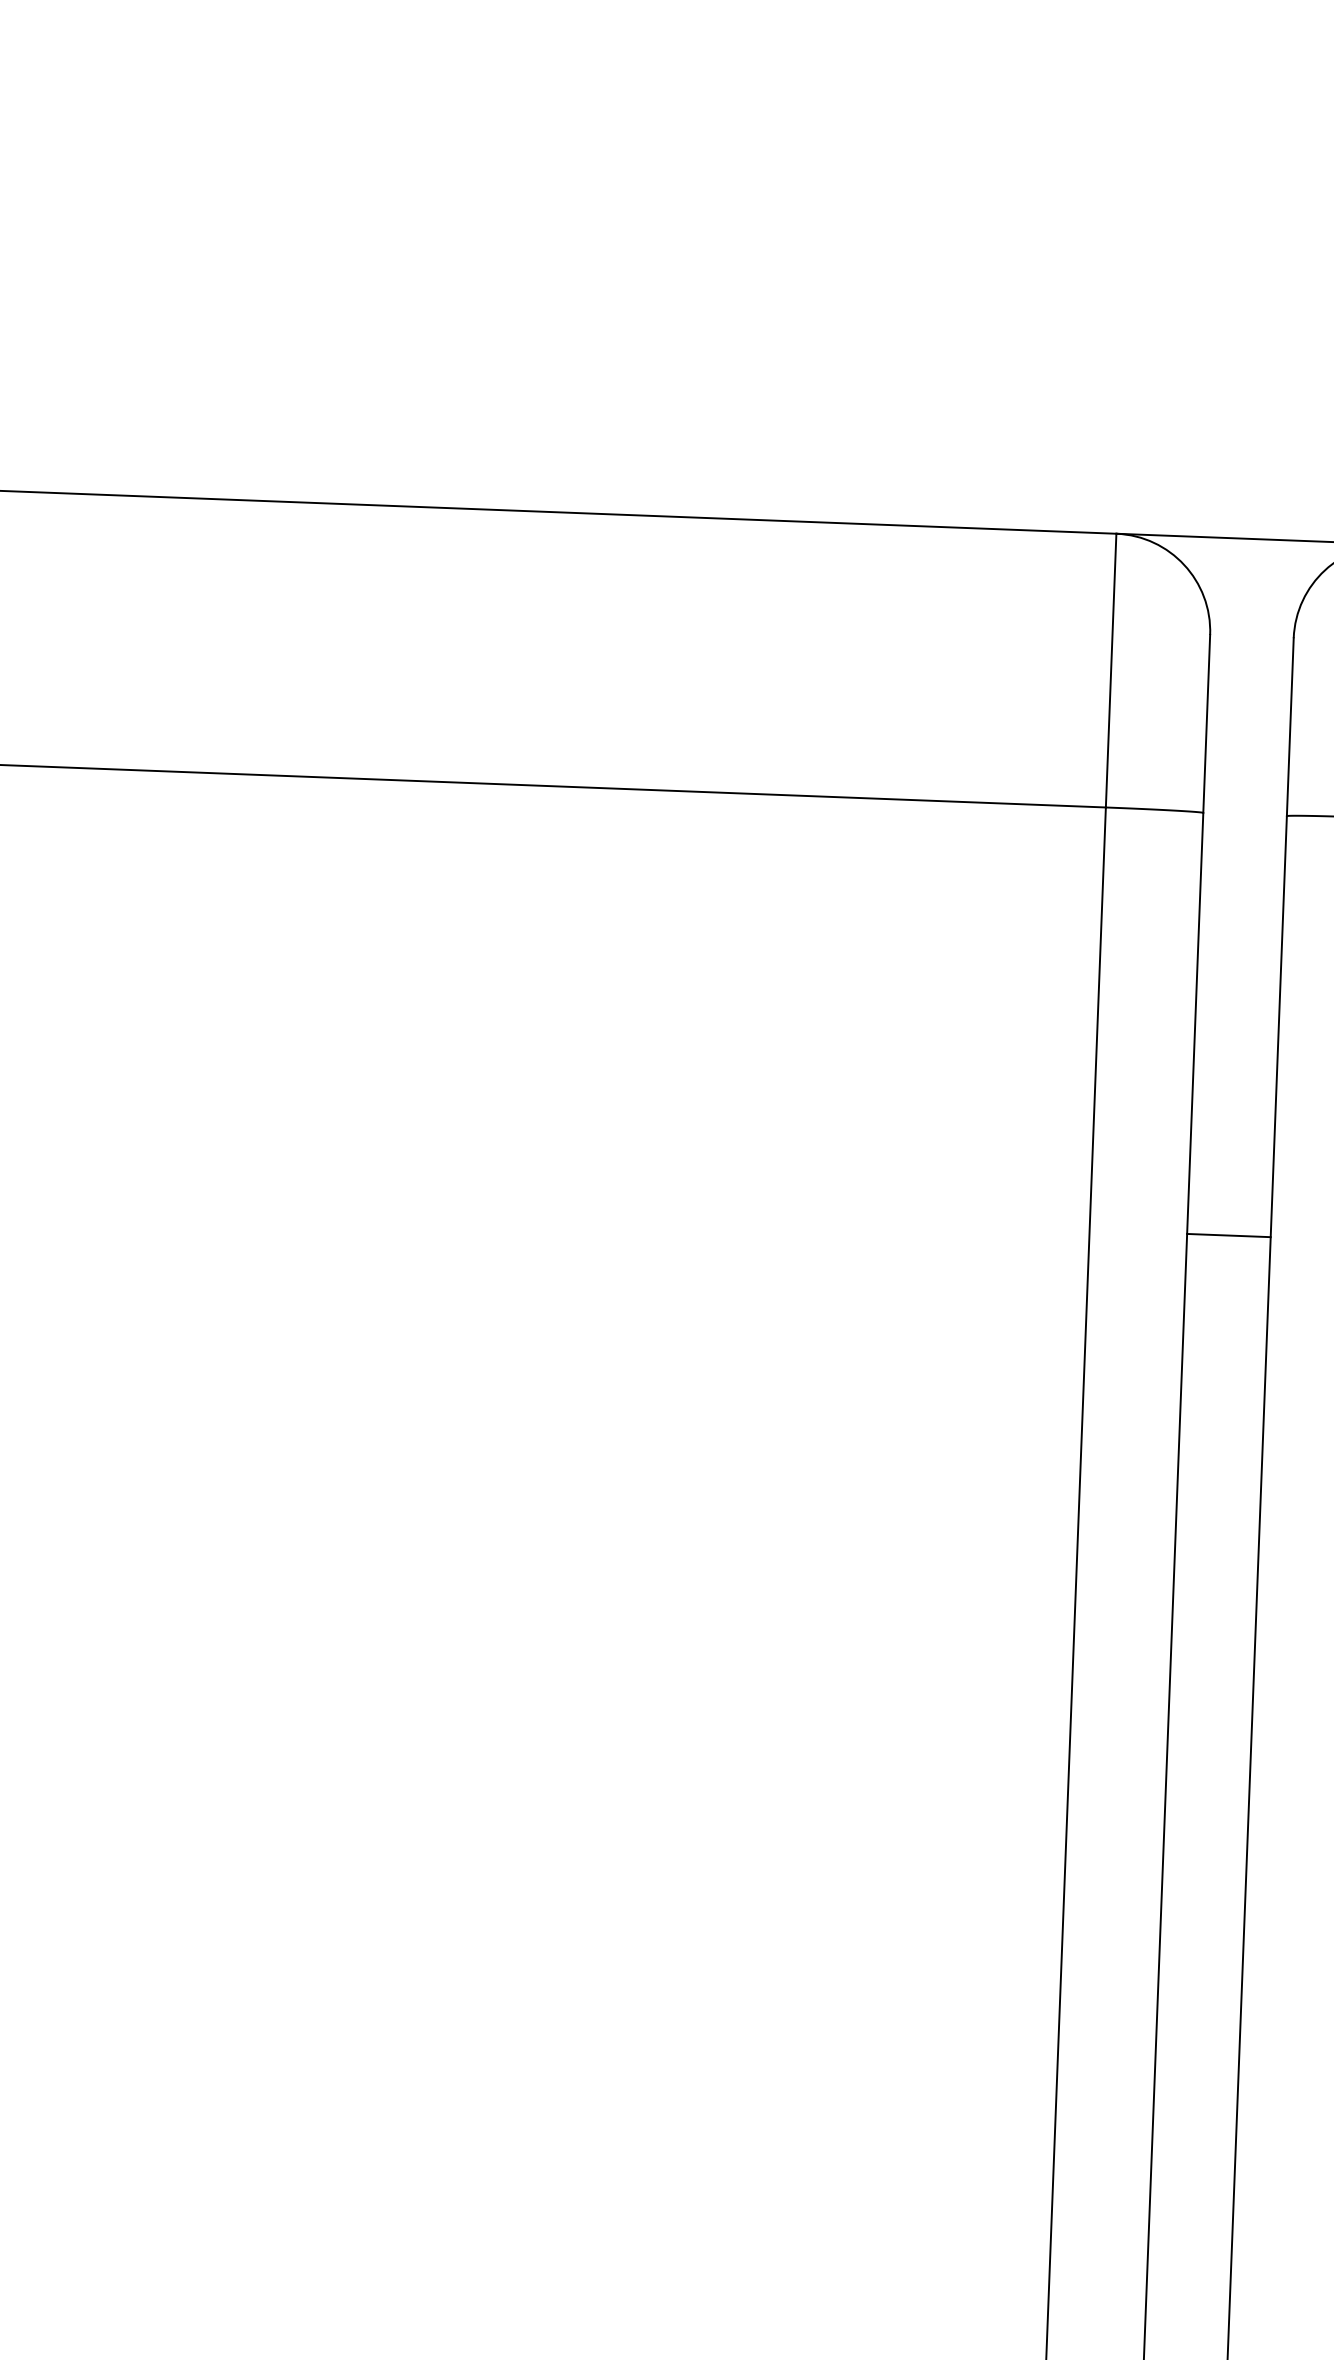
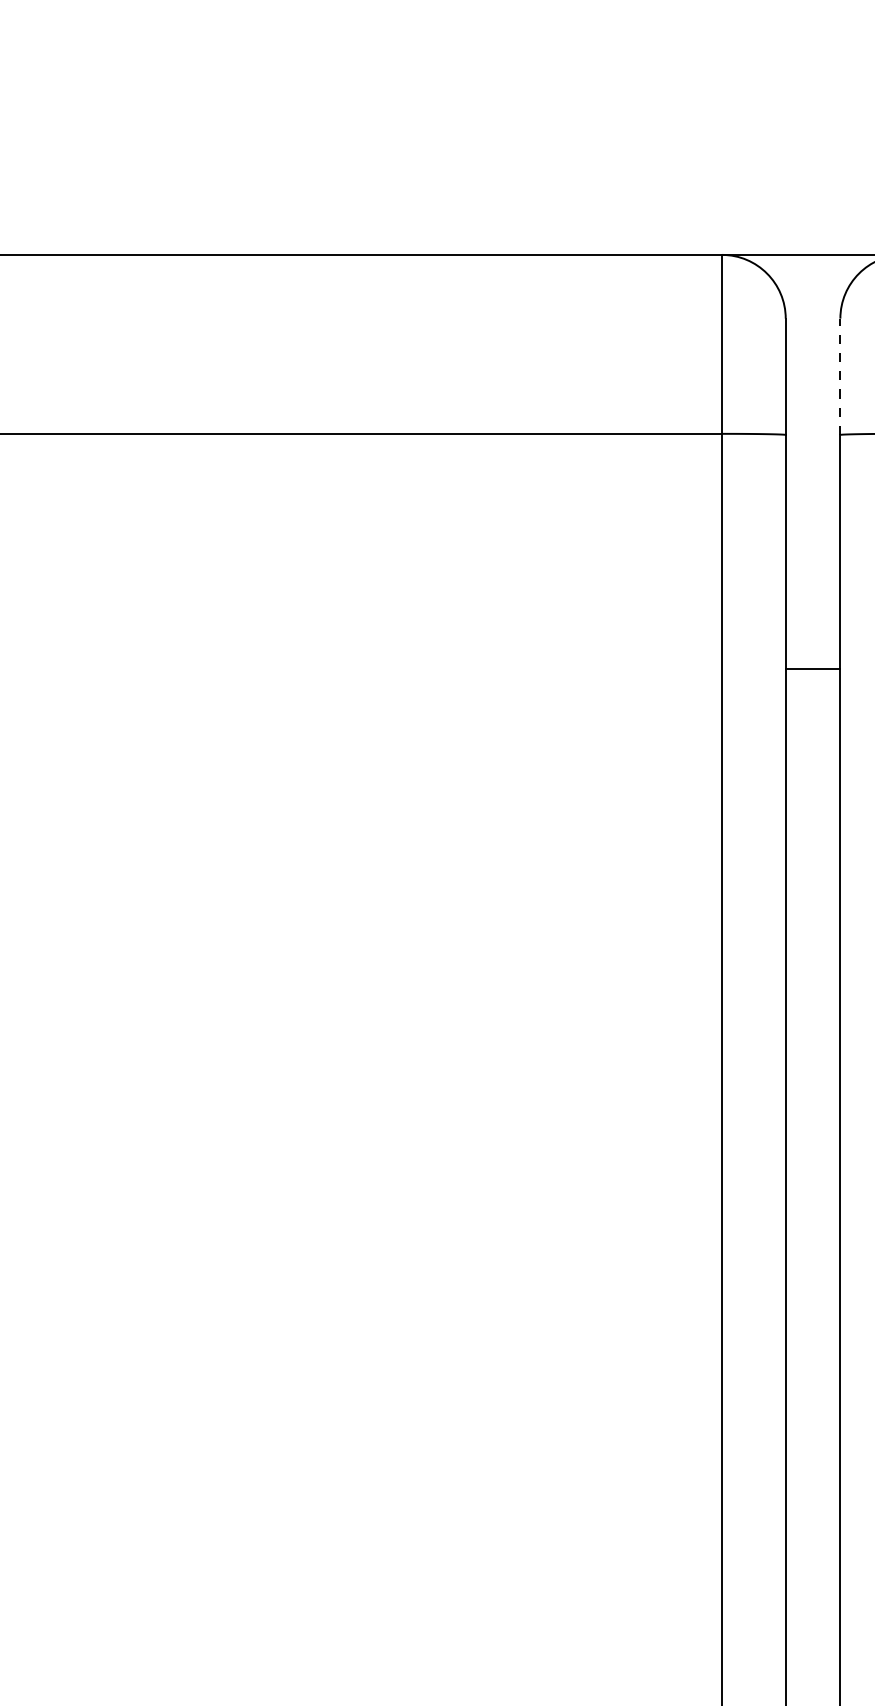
line: (1290, 726) -> (840, 376), solid -> dashed
line: (1228, 1235) -> (812, 669), moved

